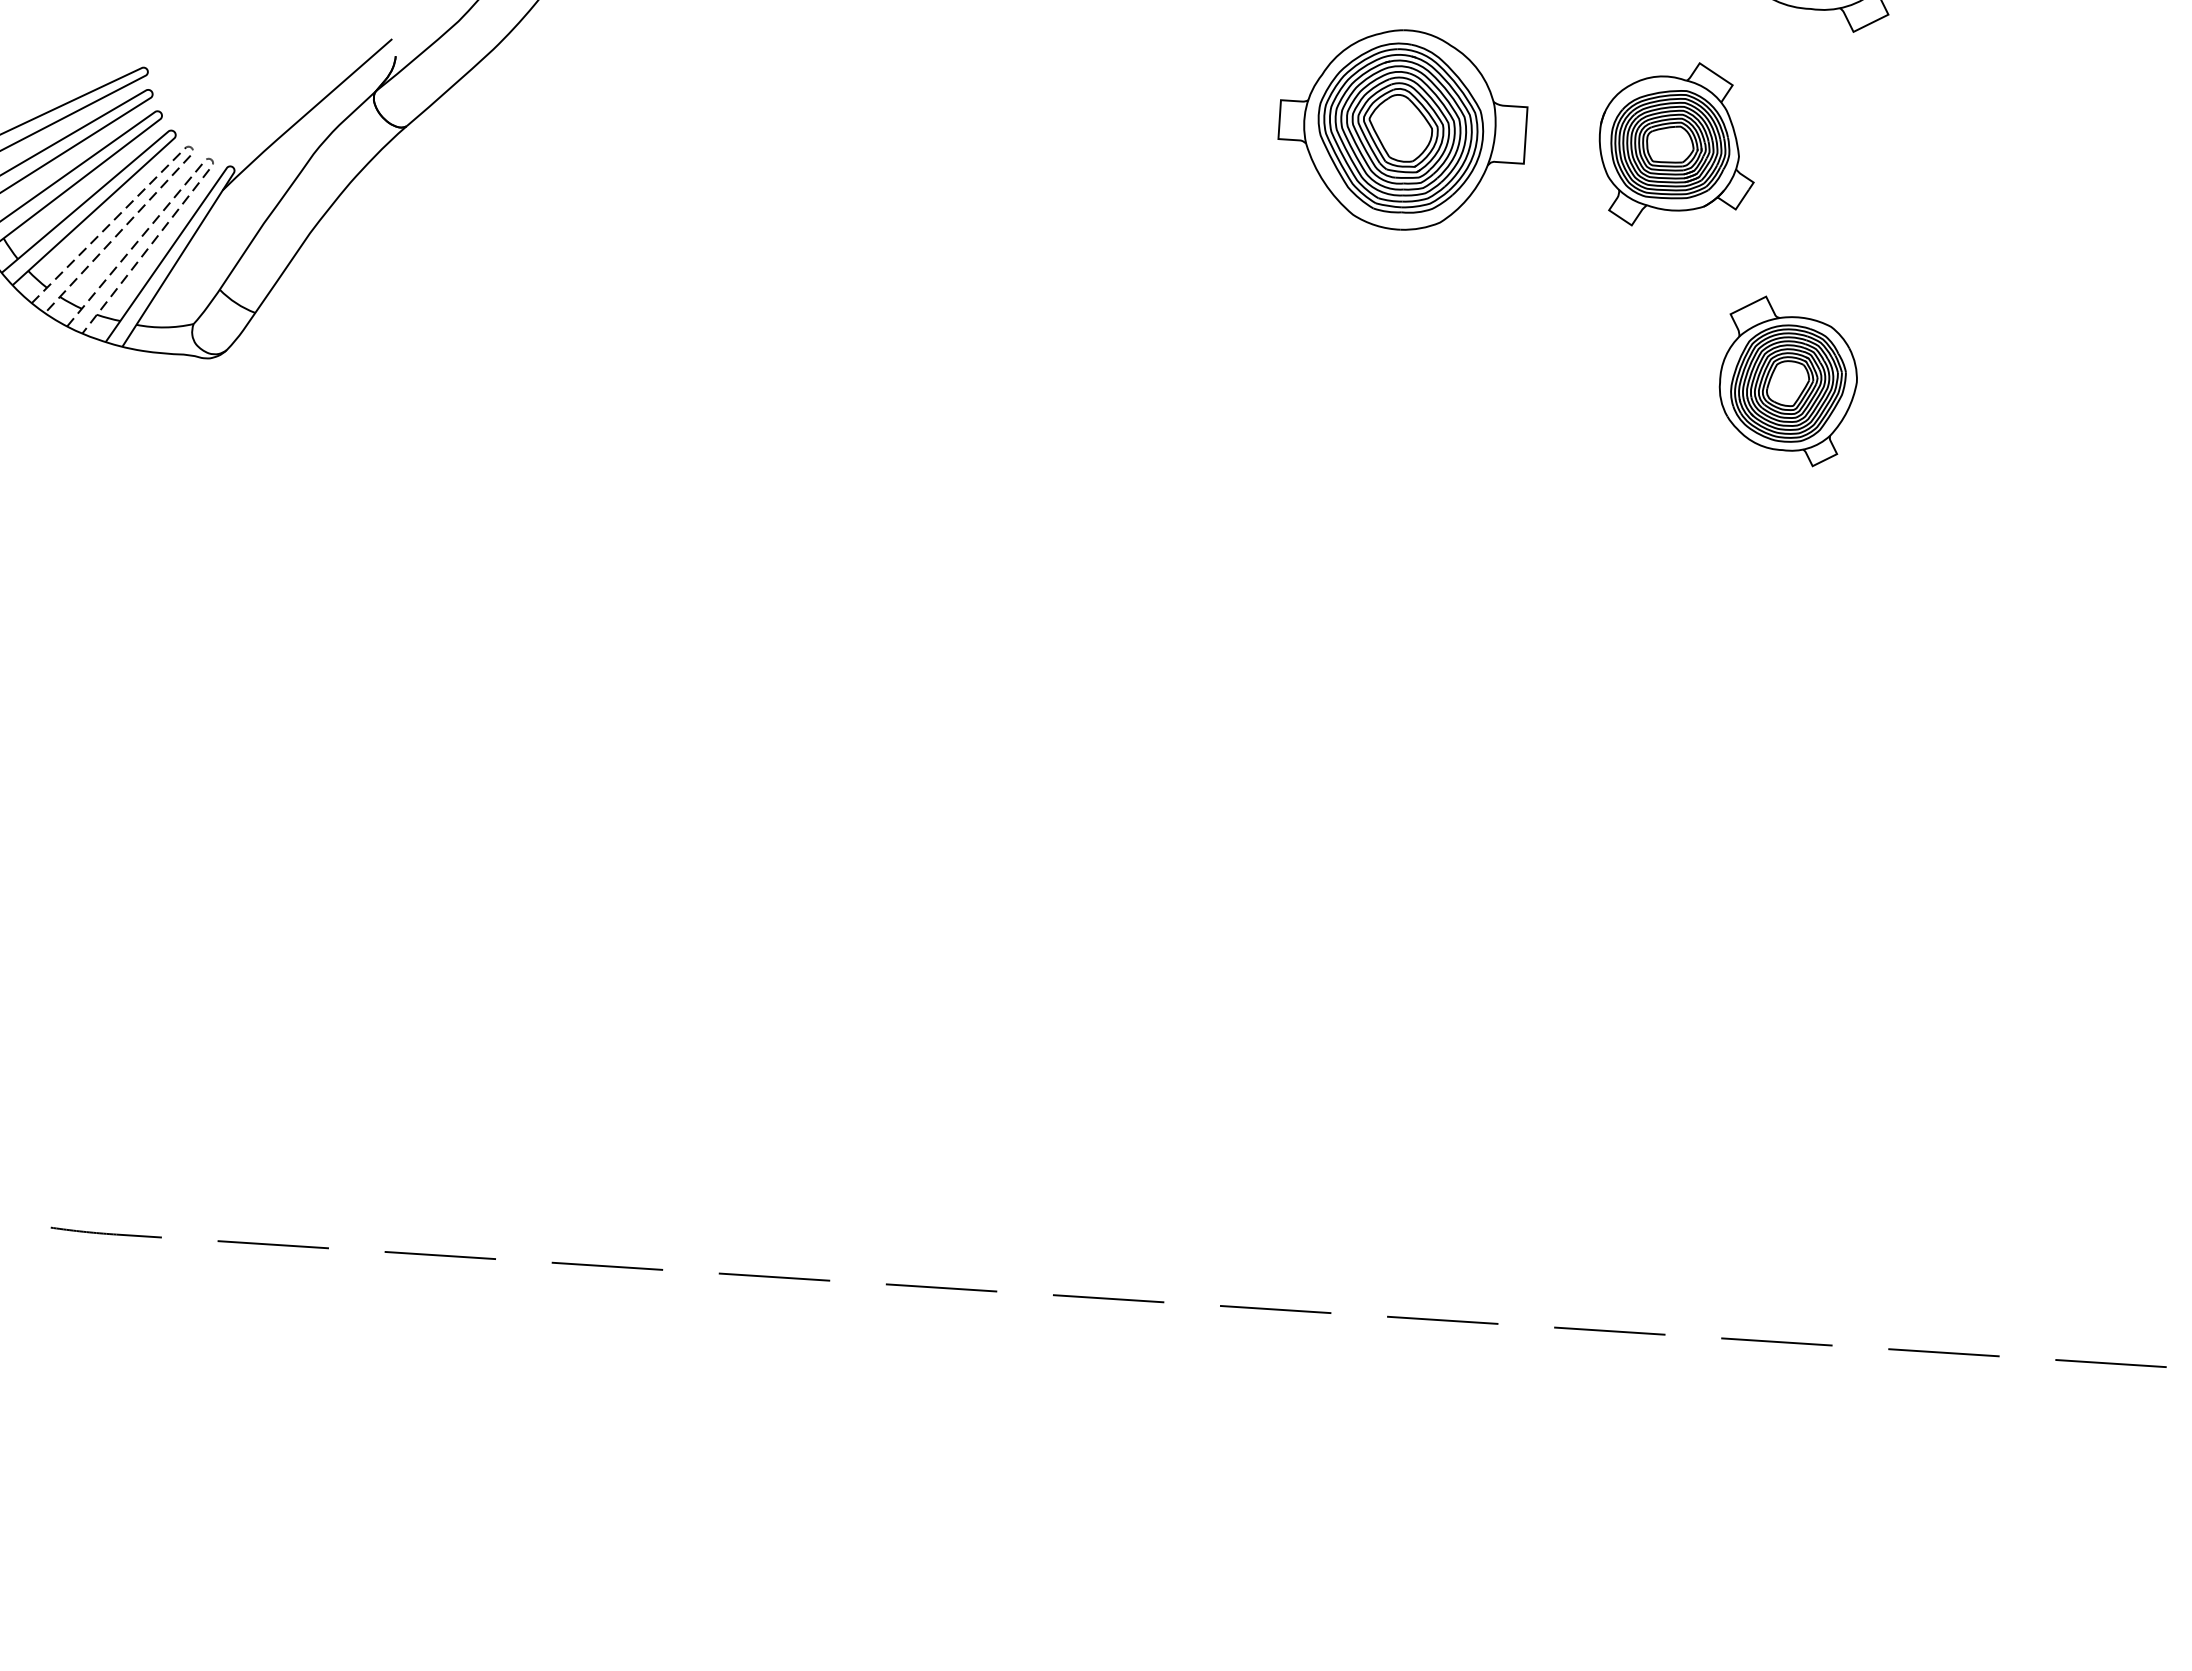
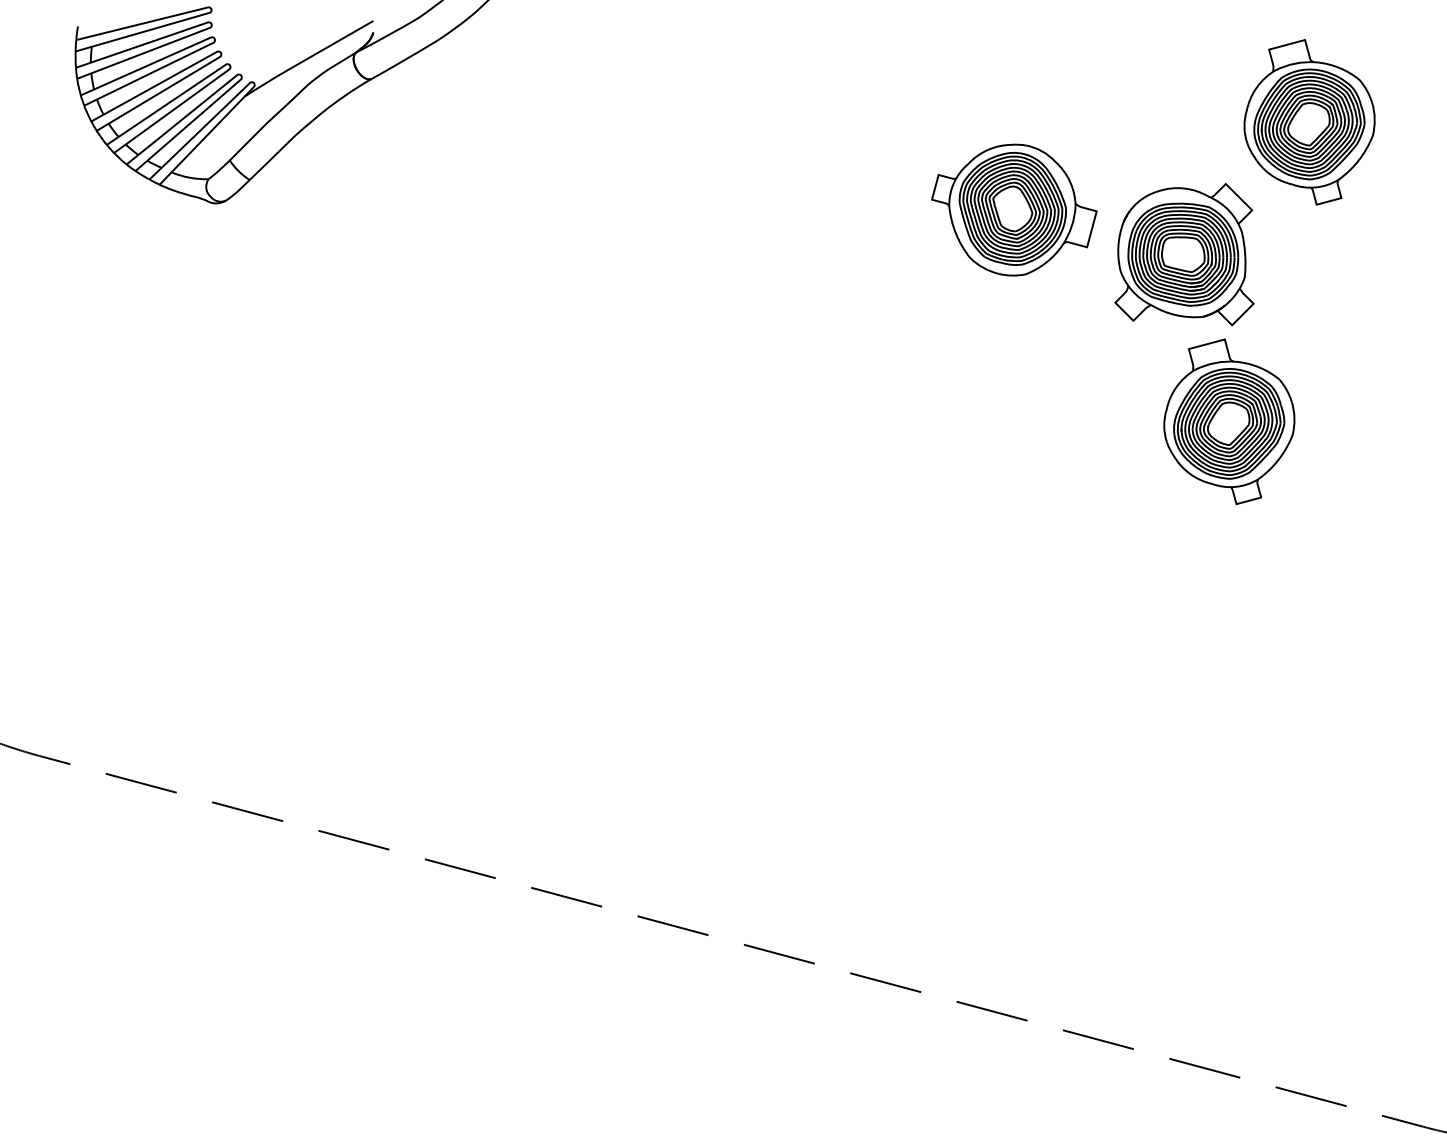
part: (1671, 145) -> (1184, 254), size x1.43
line: (192, 147) -> (230, 65), dashed -> solid
line: (210, 159) -> (240, 75), dashed -> solid
part: (1788, 381) -> (1229, 421), size x1.43

